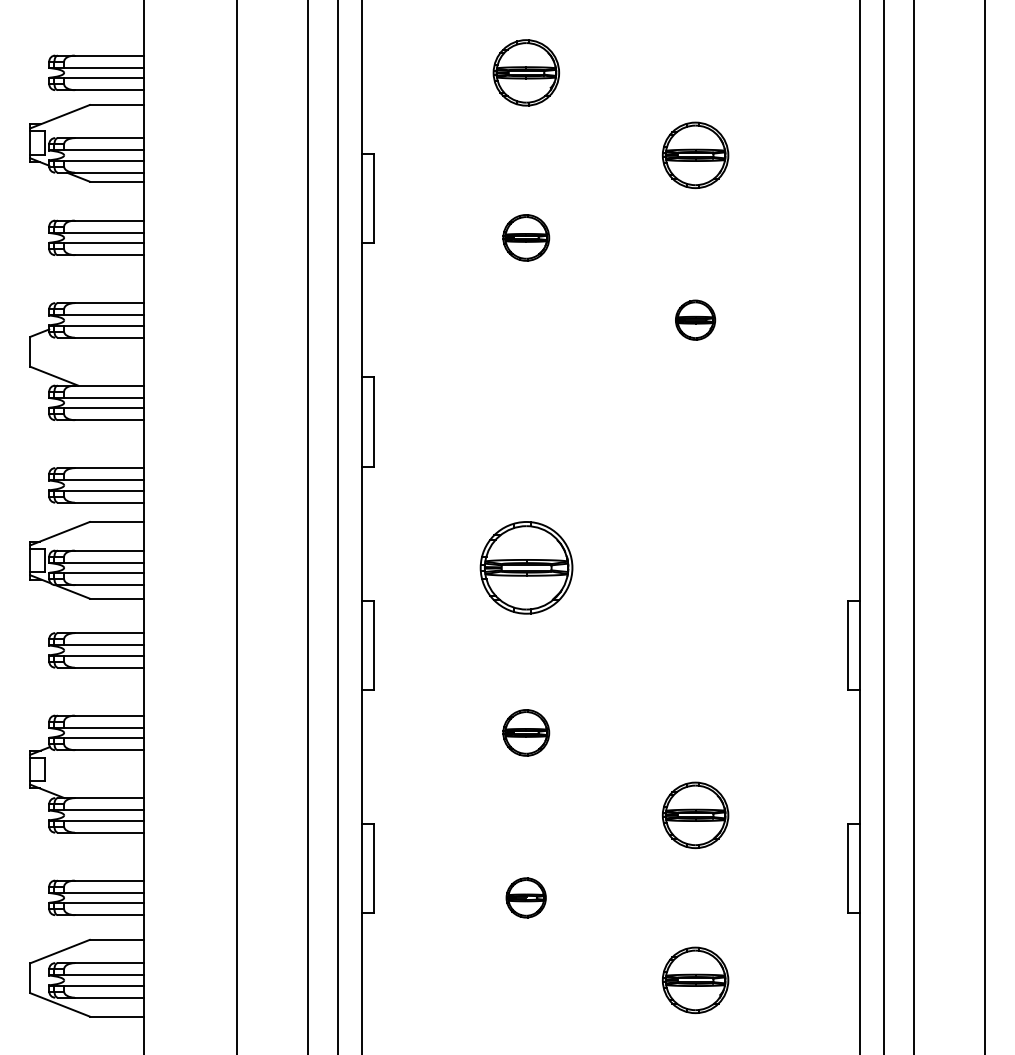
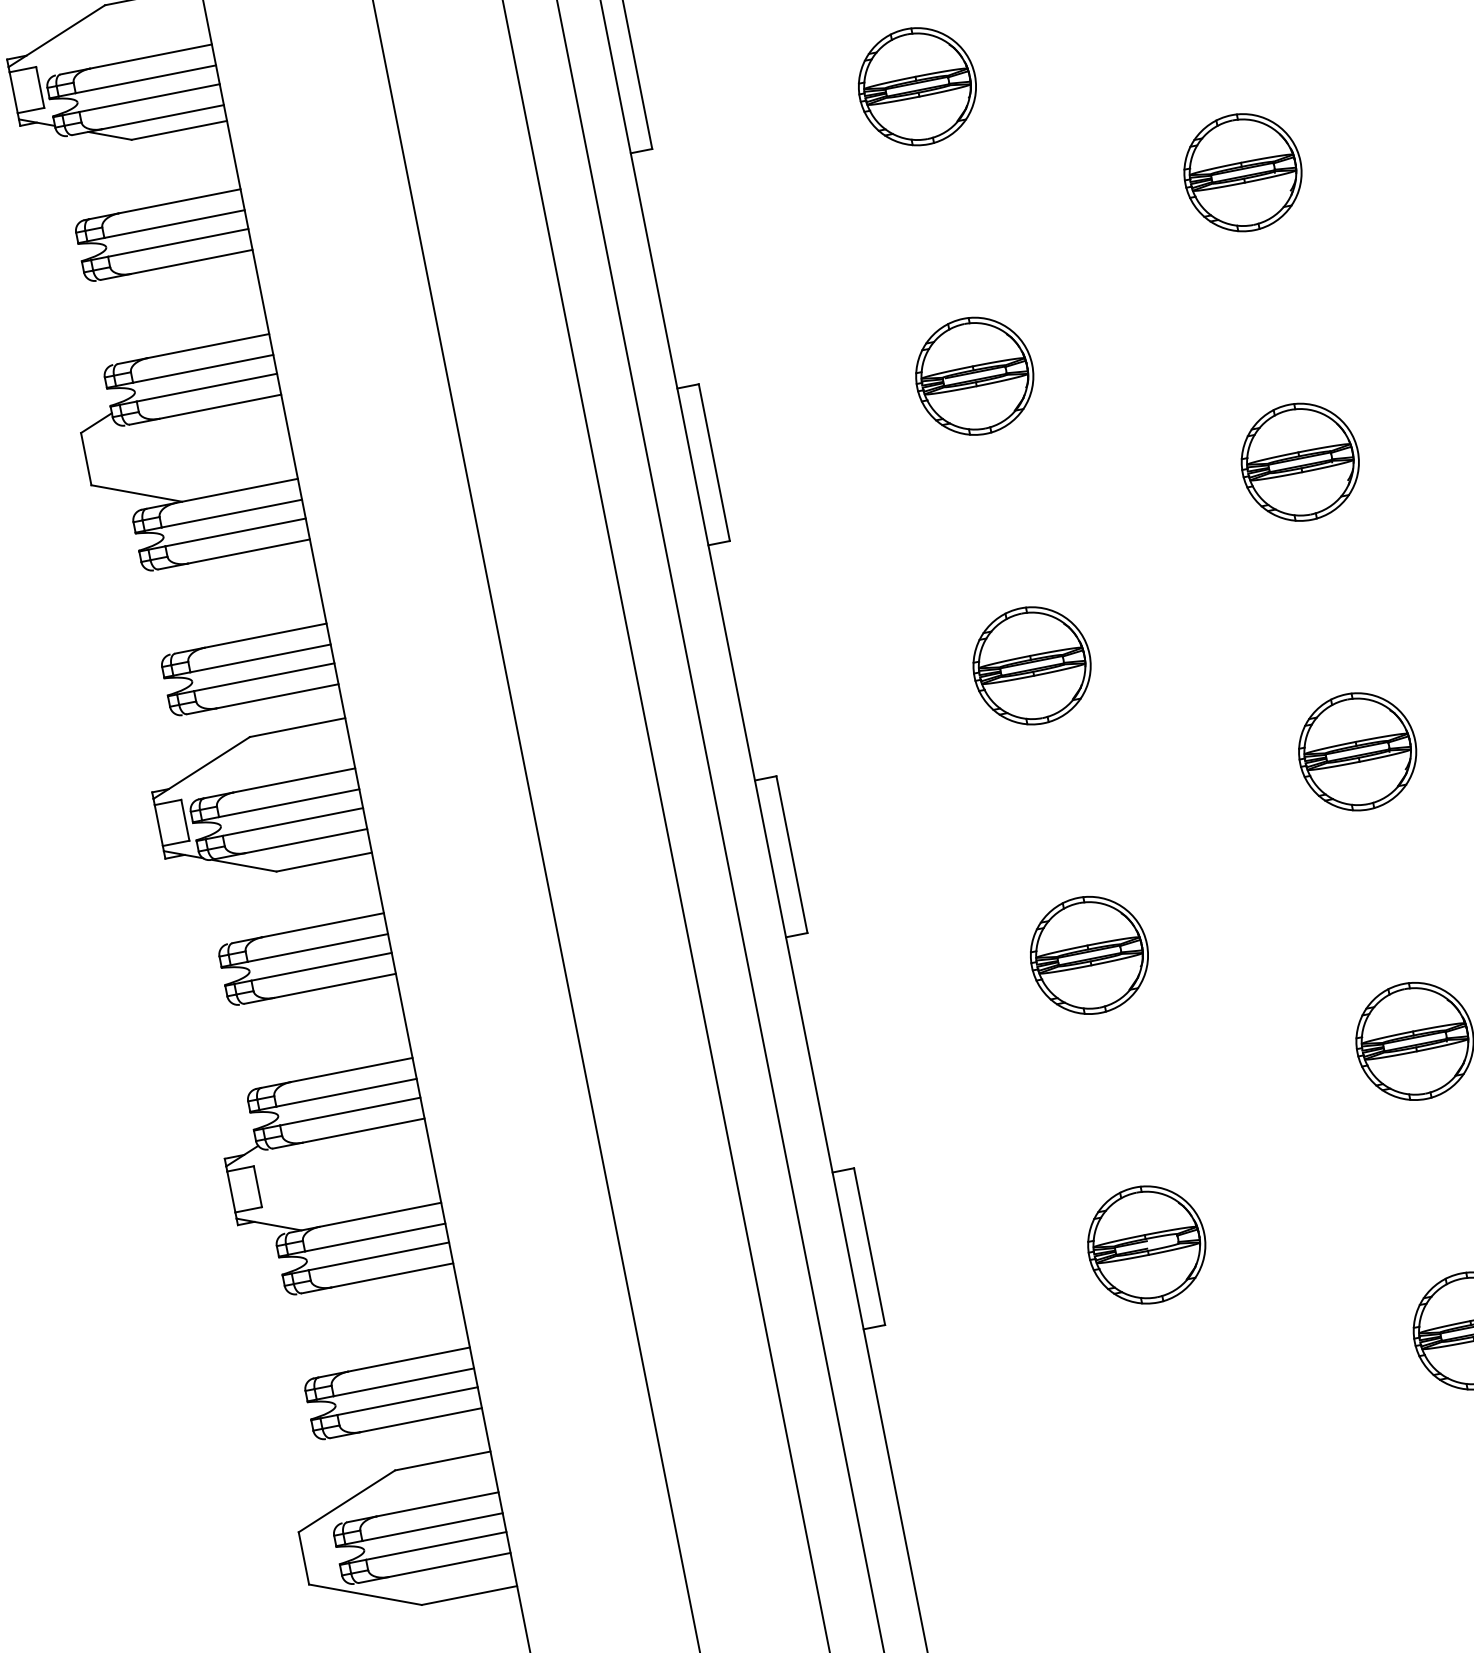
part: (525, 237) -> (915, 86), size x1.43
part: (695, 319) -> (1242, 171), size x1.67
part: (525, 402) -> (973, 375), added
part: (695, 484) -> (1299, 460), added
part: (525, 567) -> (1030, 665), size x0.71
part: (695, 649) -> (1357, 750), added
part: (525, 732) -> (1087, 955), size x1.43
part: (525, 897) -> (1145, 1244), size x1.67

